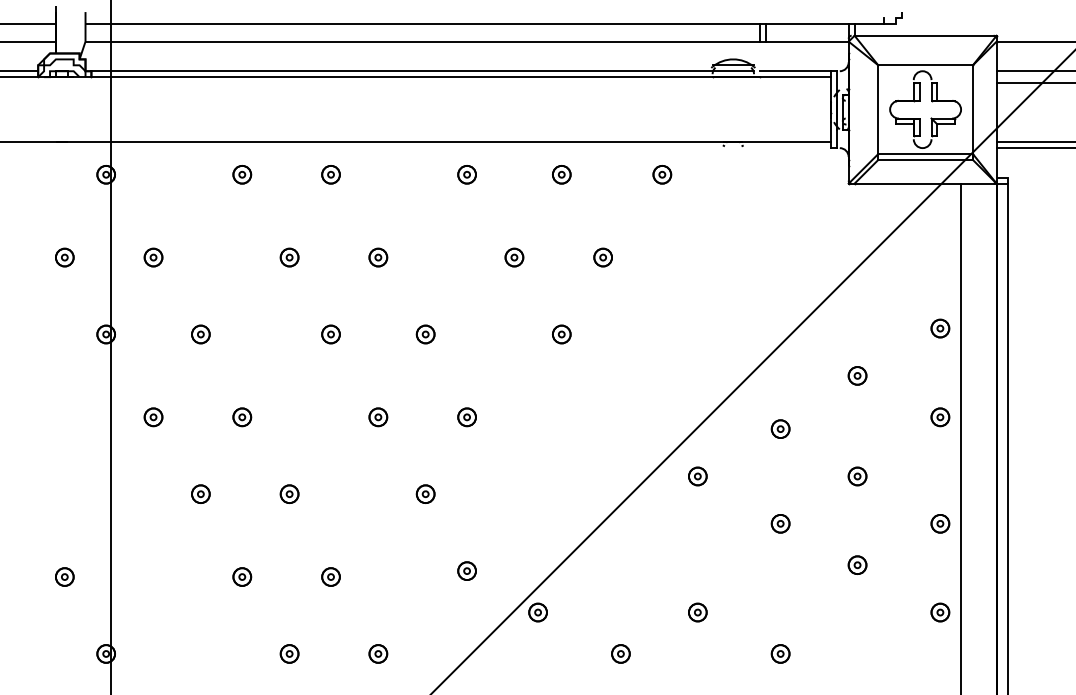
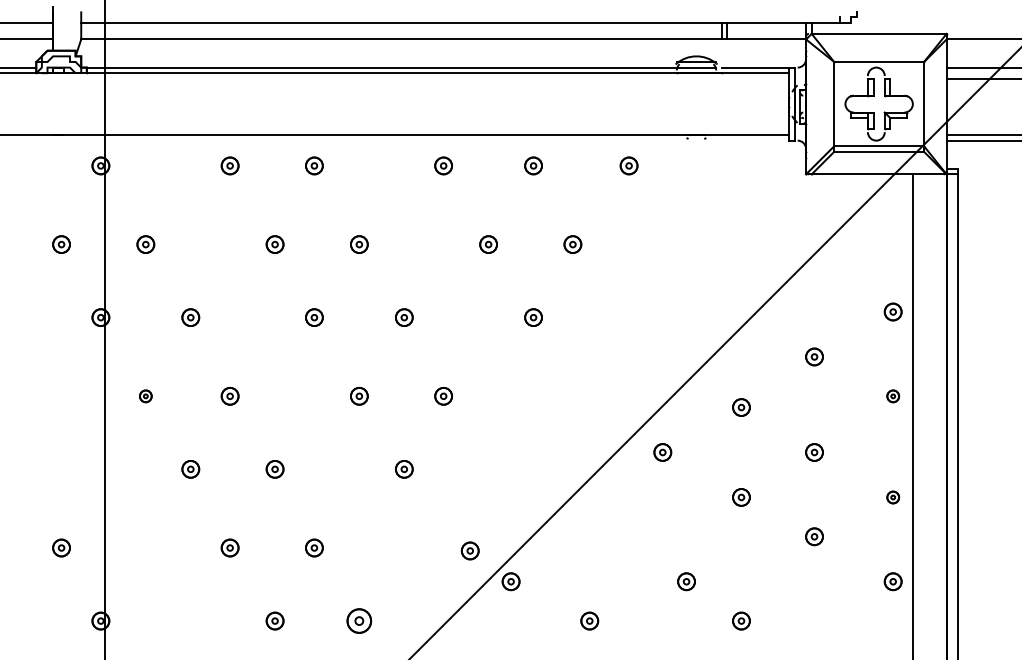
part: (153, 417) -> (145, 396), size x0.7
part: (940, 417) -> (893, 396), size x0.7
part: (940, 523) -> (893, 497), size x0.7
part: (466, 570) -> (469, 550), moved
part: (697, 612) -> (686, 581), moved
part: (378, 653) -> (359, 620), size x1.4

